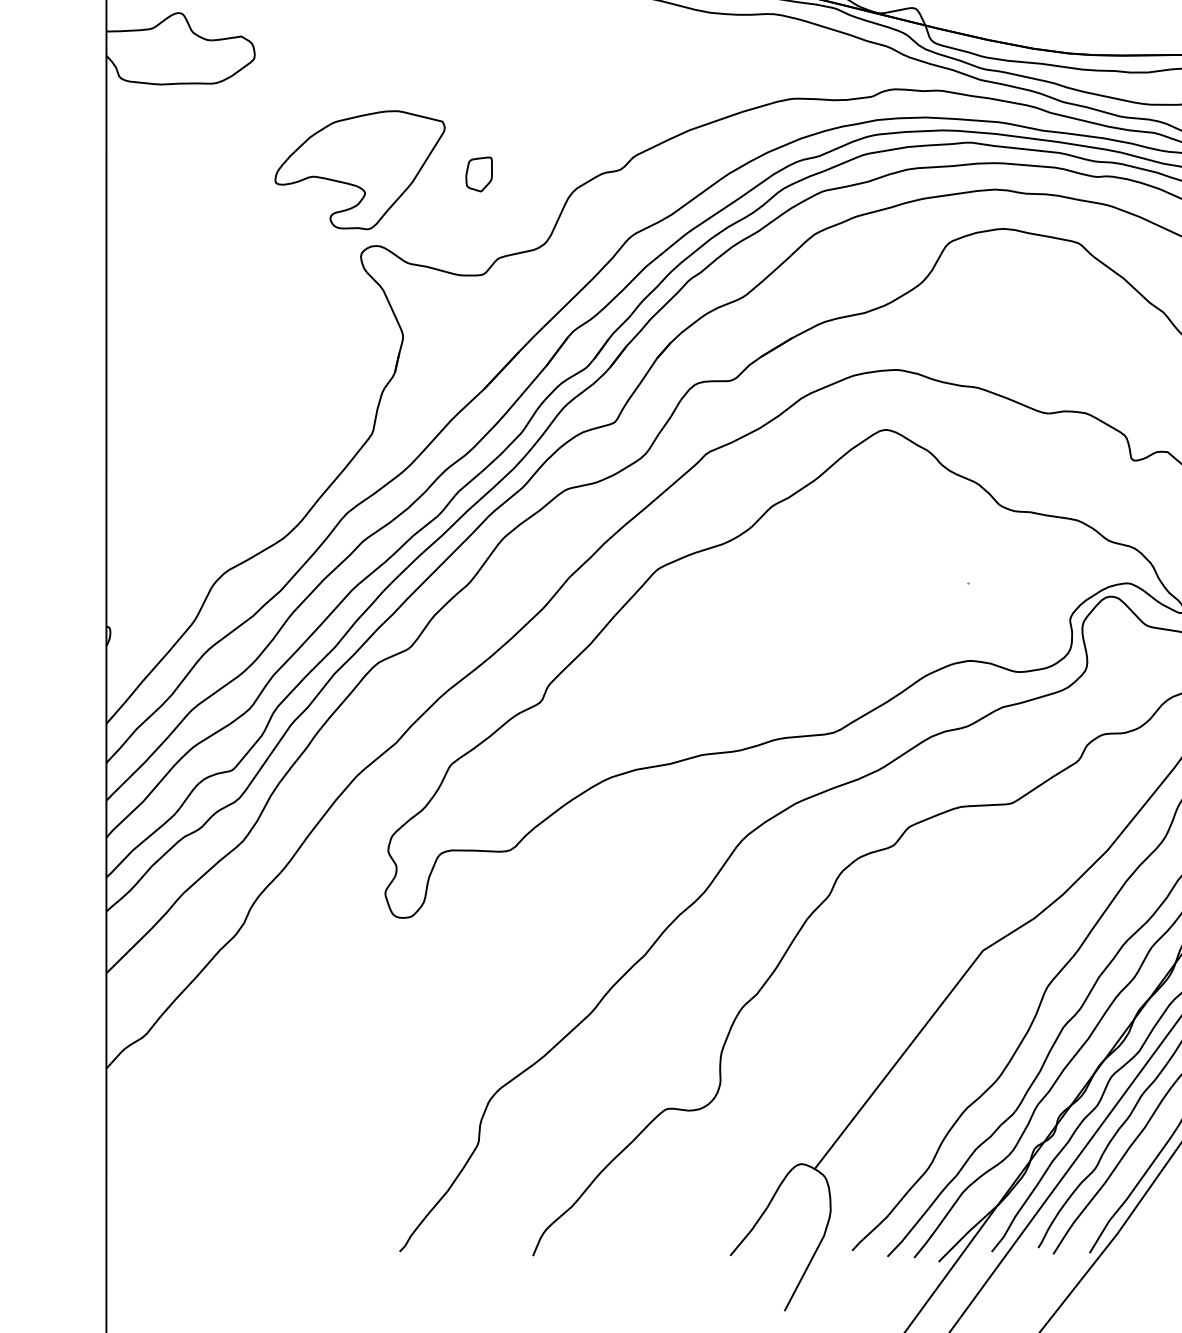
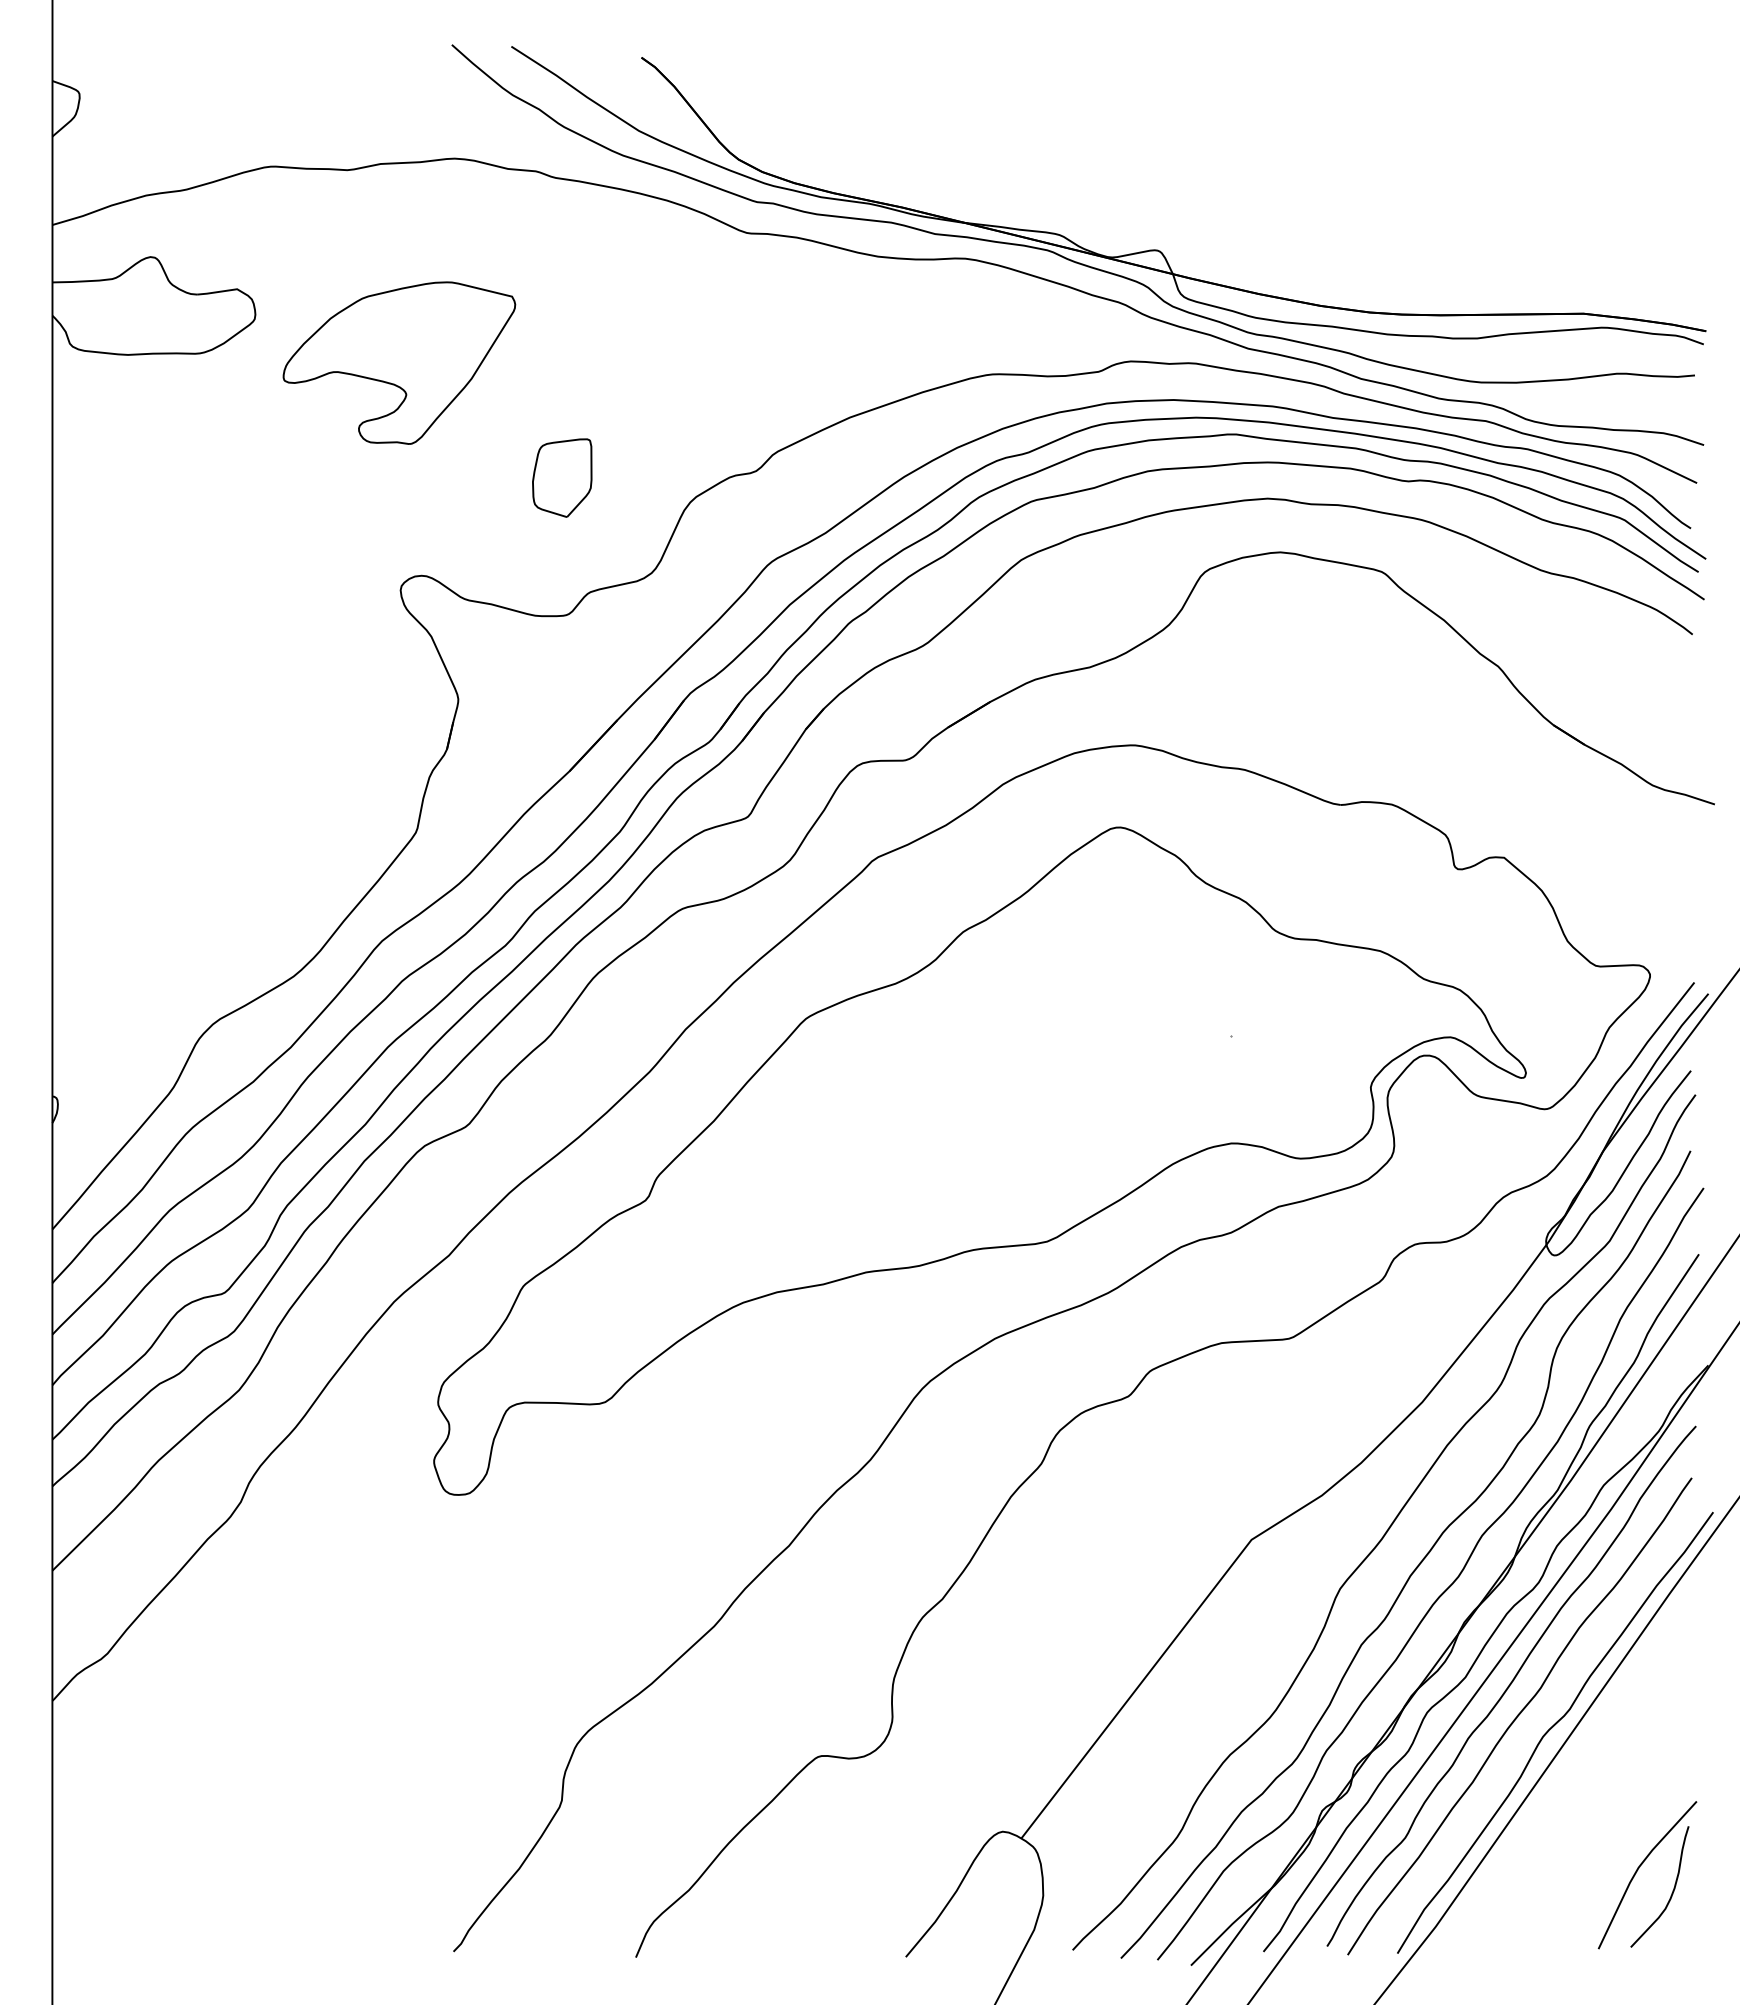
part: (360, 169) -> (399, 362), moved
part: (479, 174) -> (562, 477), size x1.67

